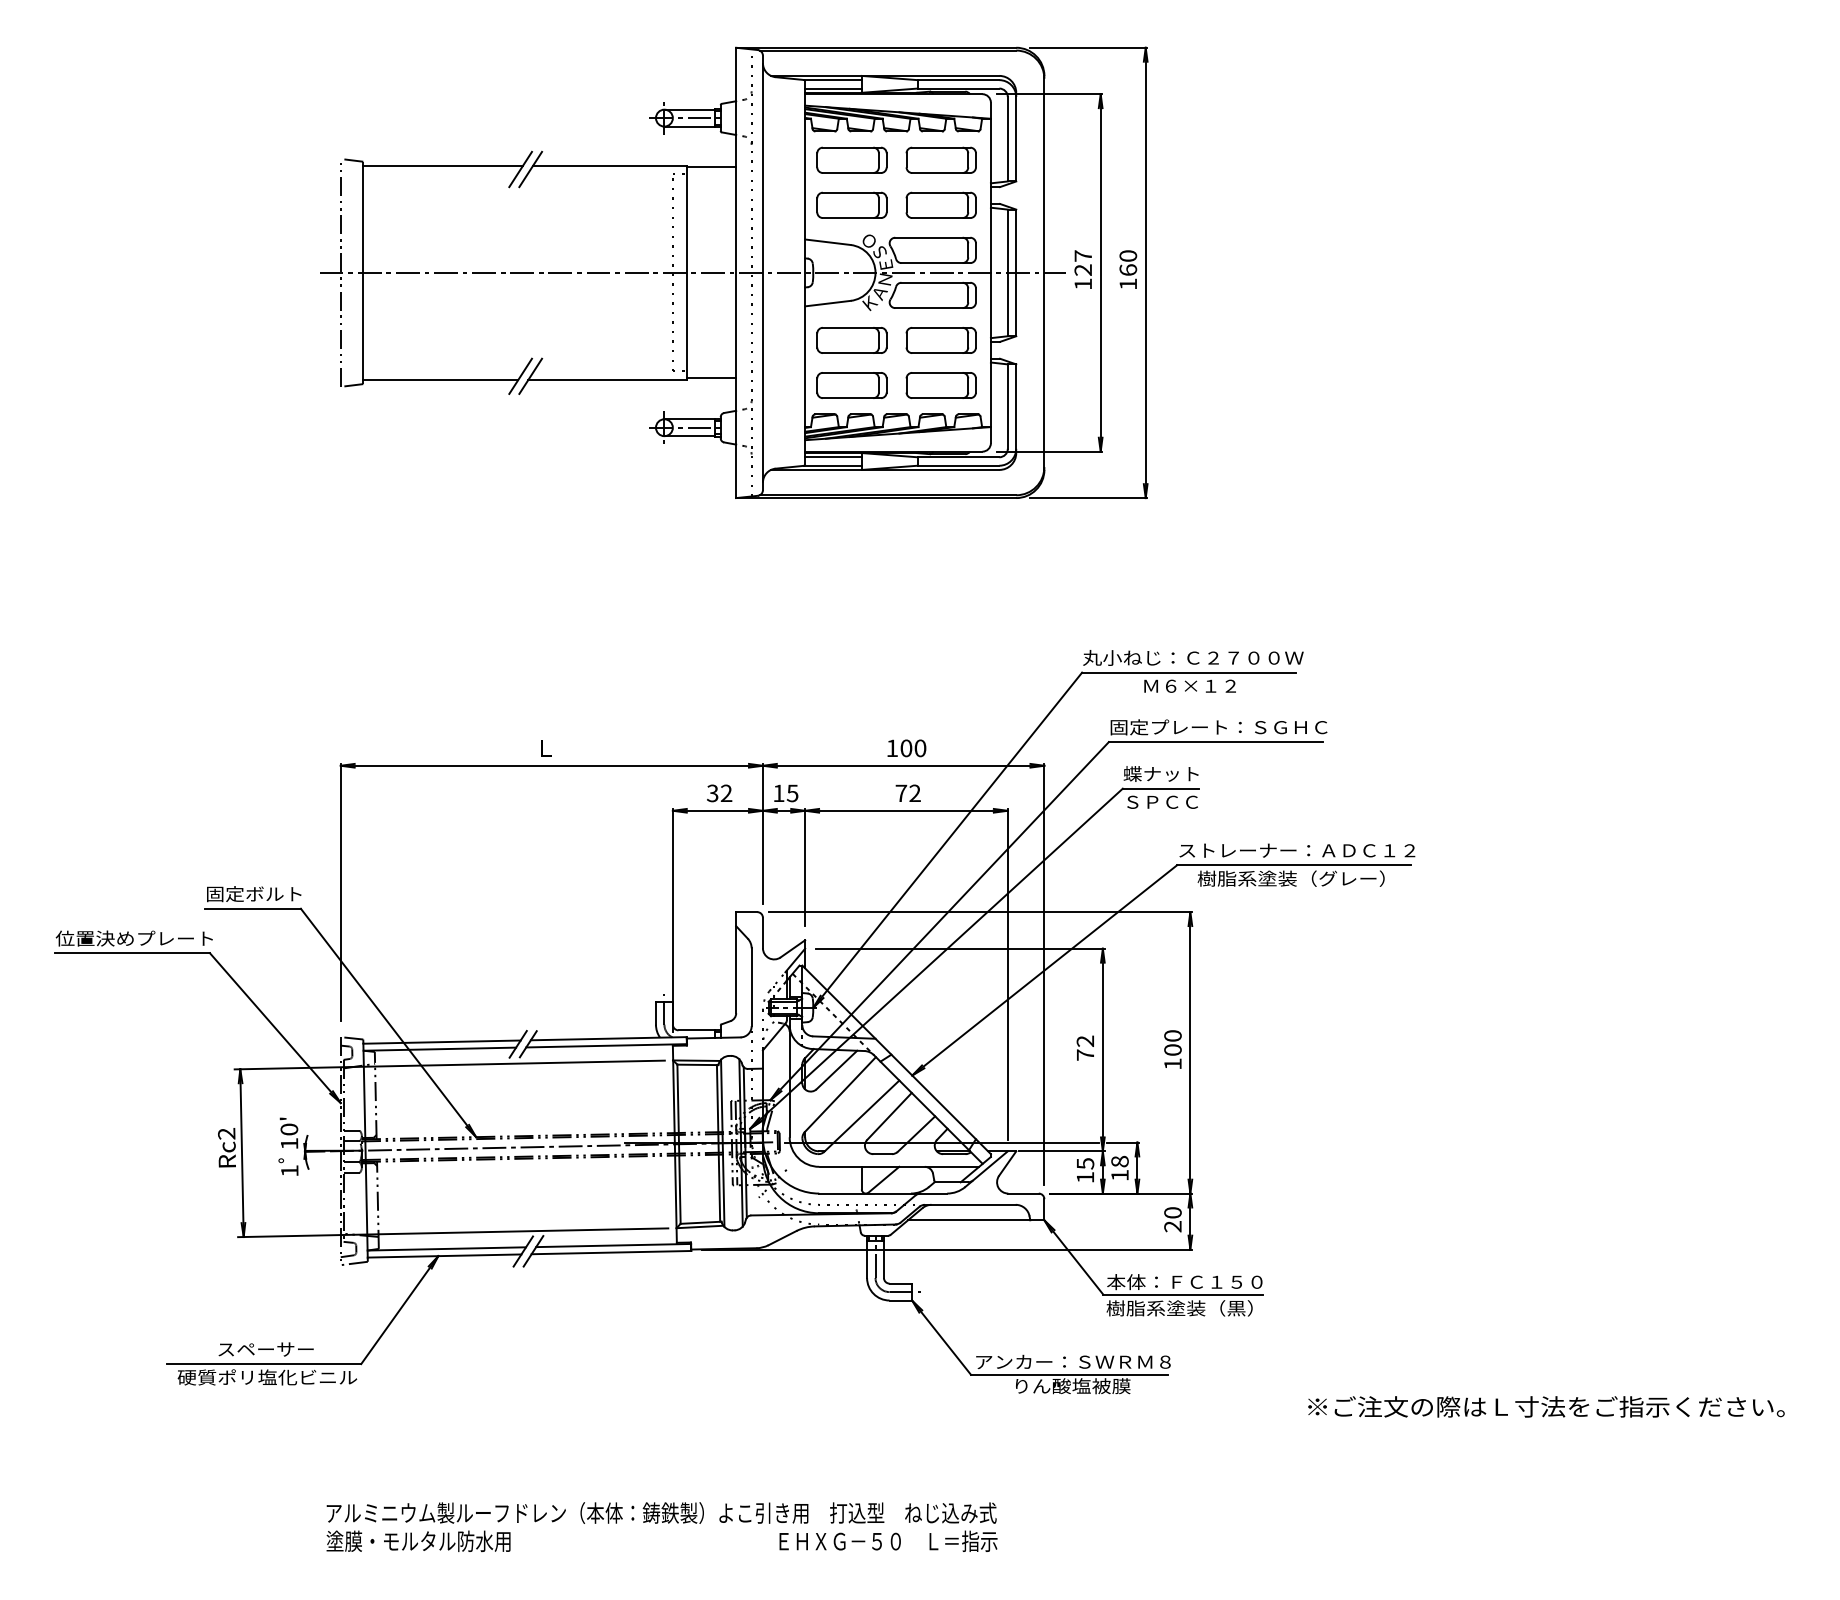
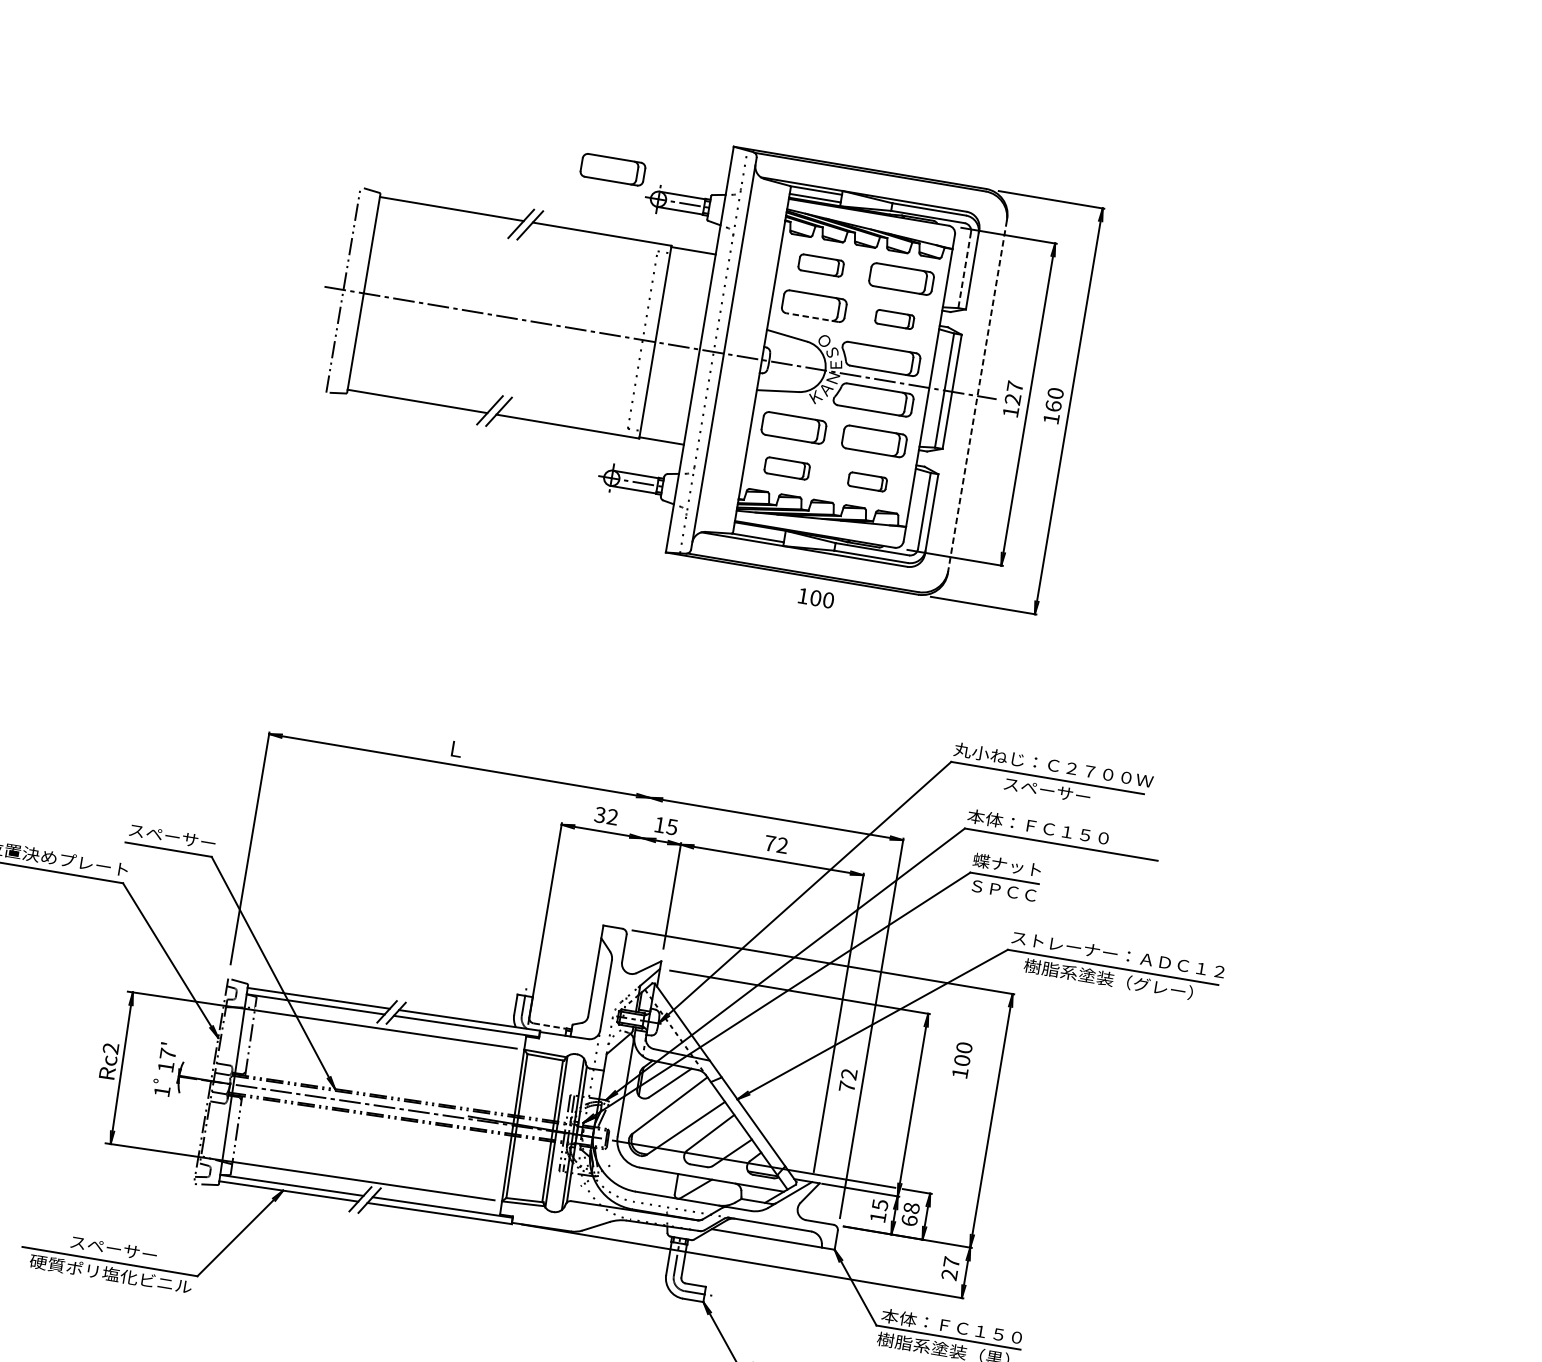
part: (609, 94) -> (612, 169), added
line: (1007, 139) -> (964, 270), solid -> dashed
part: (851, 159) -> (820, 264), size x0.7
part: (940, 204) -> (894, 318), size x0.6
line: (851, 218) -> (811, 317), solid -> dashed
line: (1044, 272) -> (977, 395), solid -> dashed
part: (851, 385) -> (786, 468), size x0.7
part: (940, 385) -> (866, 481), size x0.6
line: (833, 457) -> (759, 530), removed
text: (1190, 686) -> (1046, 790), Ｍ６×１２ -> スペーサー
text: (1218, 727) -> (1065, 831), 固定プレート：ＳＧＨＣ -> 本体：ＦＣ１５０
text: (906, 748) -> (815, 598), moved
line: (762, 833) -> (638, 858), removed
text: (254, 894) -> (172, 837), 固定ボルト -> スペーサー
line: (697, 1030) -> (550, 1026), solid -> dashed
text: (1084, 1047) -> (847, 1079), moved
text: (1172, 1049) -> (961, 1060), moved
text: (289, 1129) -> (168, 1054), 10' -> 17'
text: (1119, 1174) -> (909, 1219), 18 -> 68
text: (1172, 1212) -> (951, 1262), 20 -> 27

